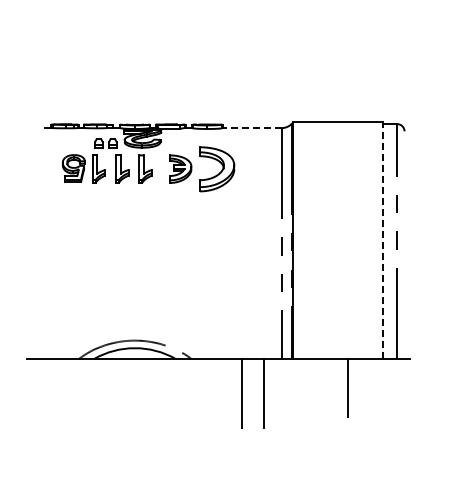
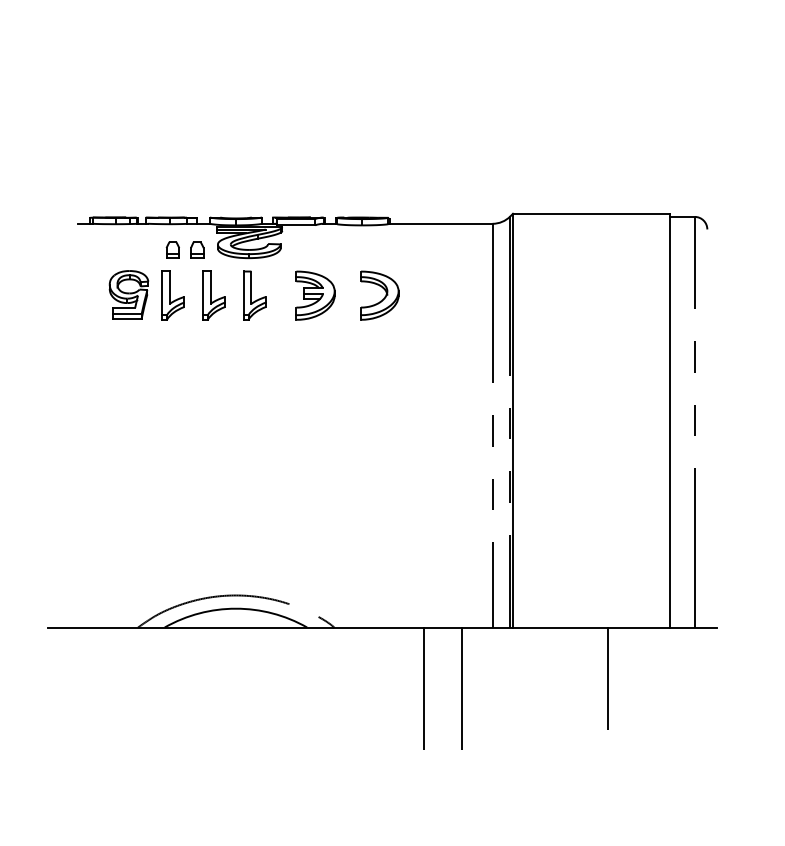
line: (251, 128) -> (439, 224), dashed -> solid
part: (217, 168) -> (380, 294), size x0.62
line: (383, 240) -> (670, 420), dashed -> solid

